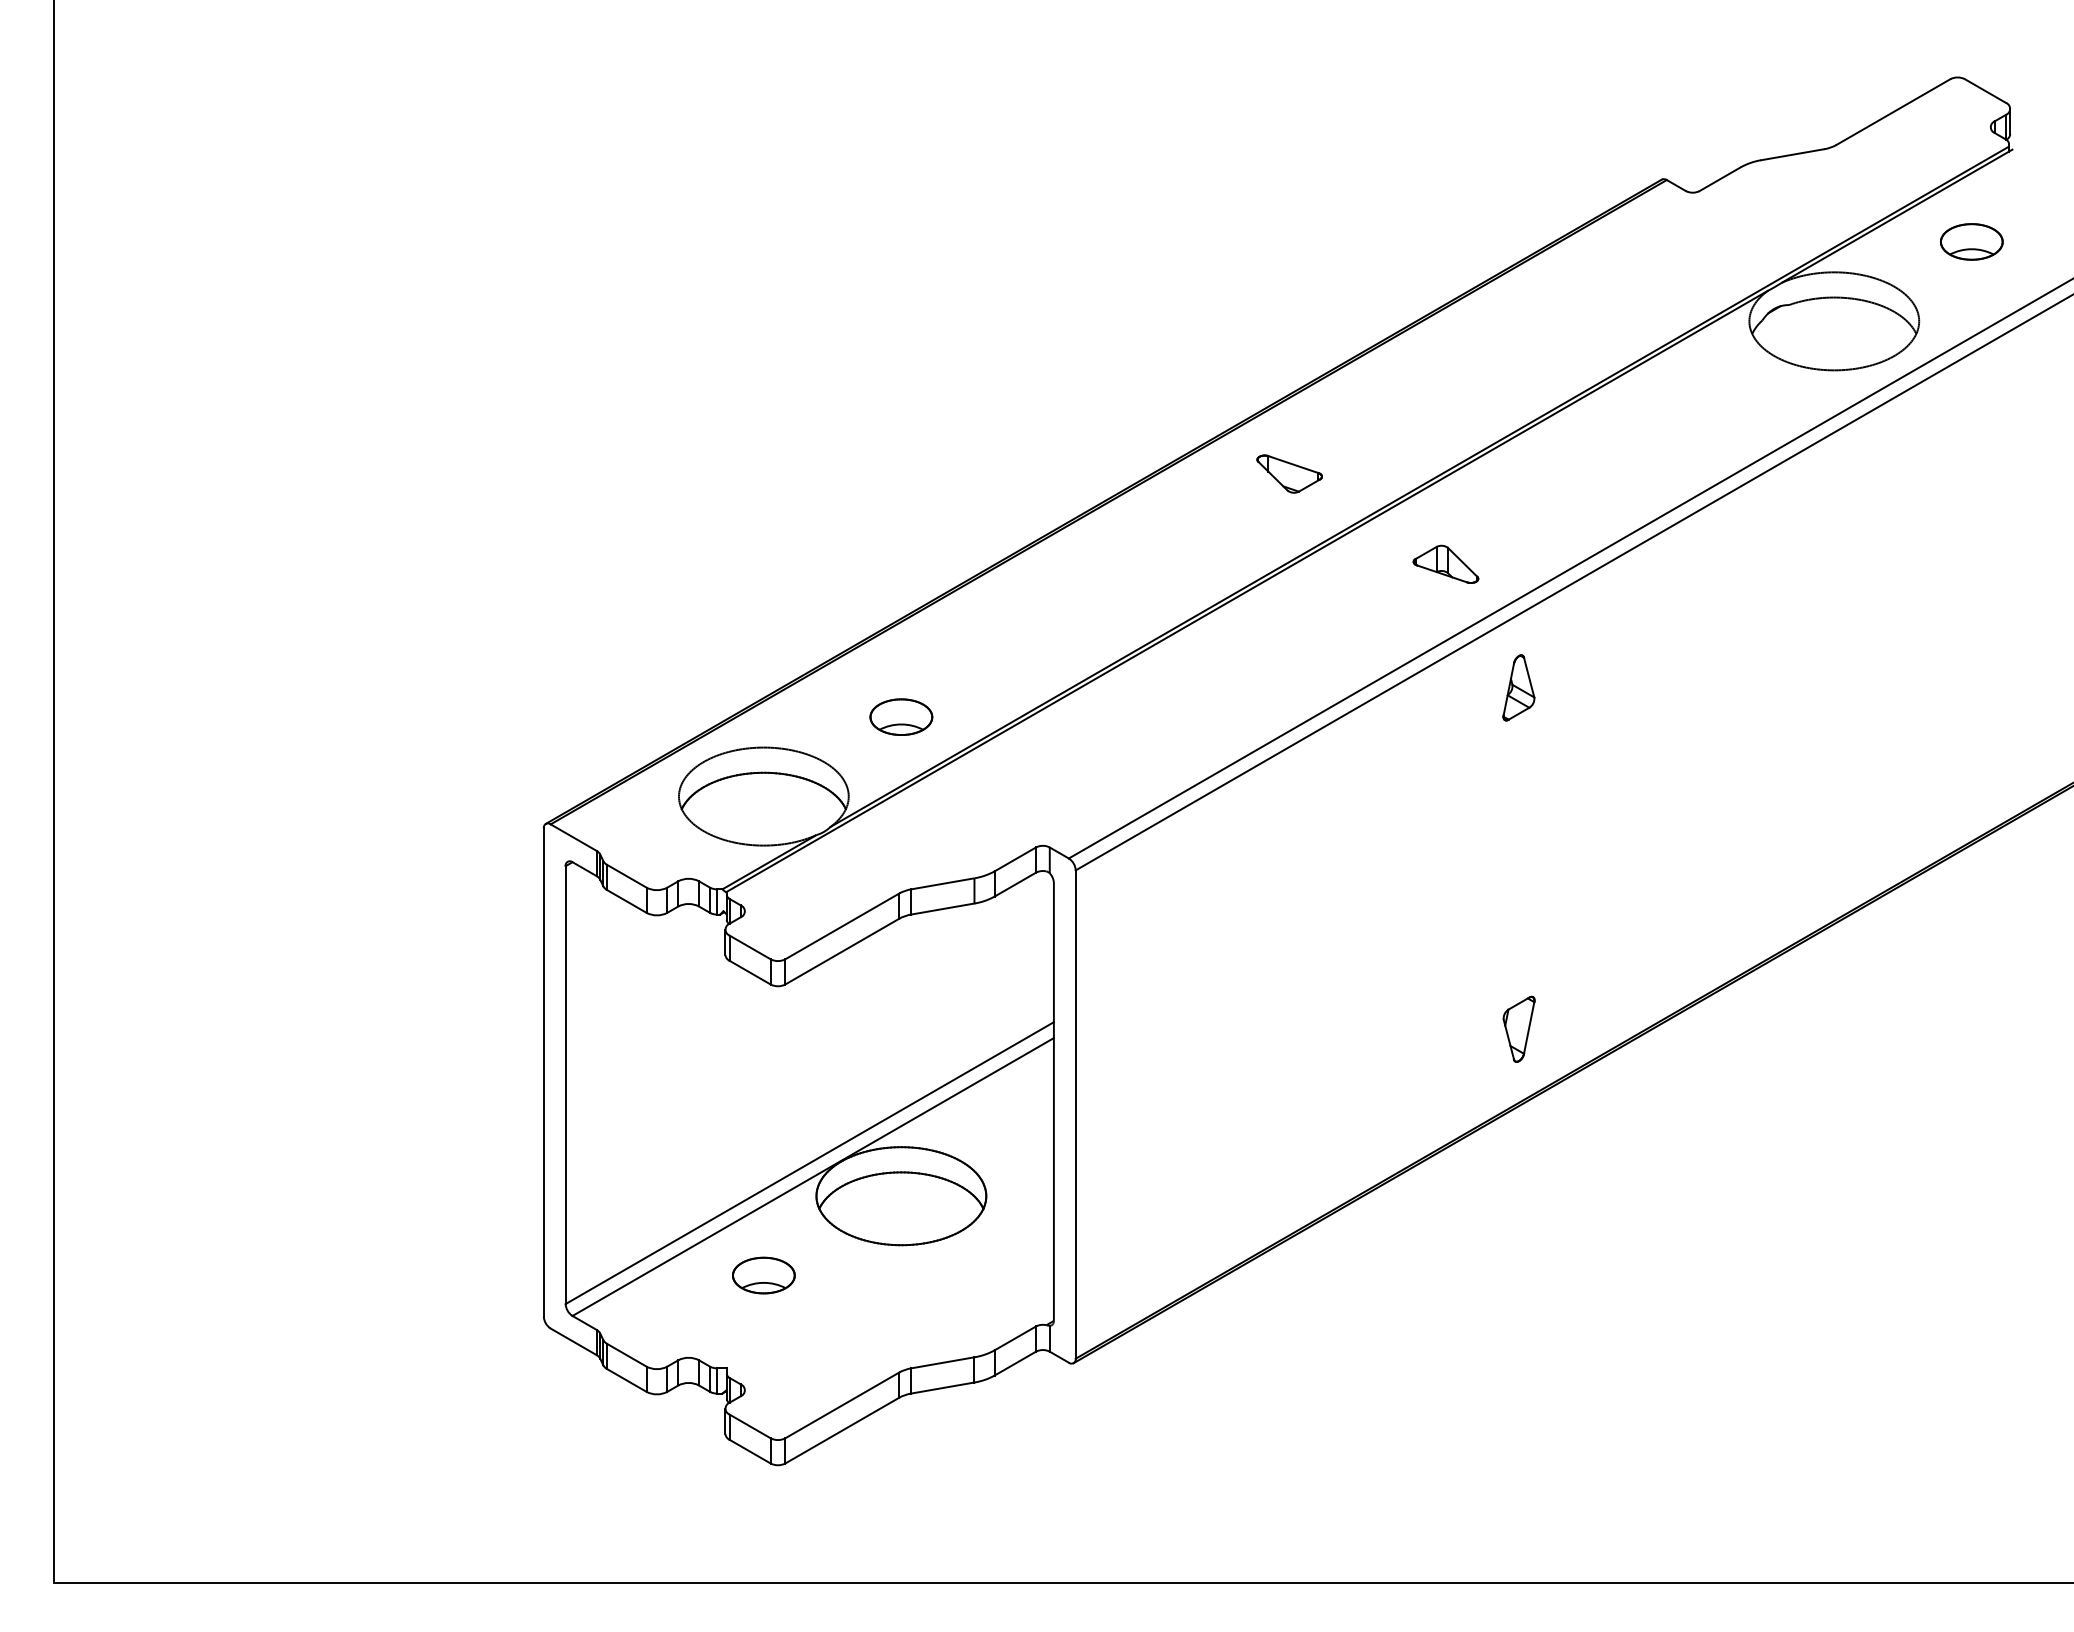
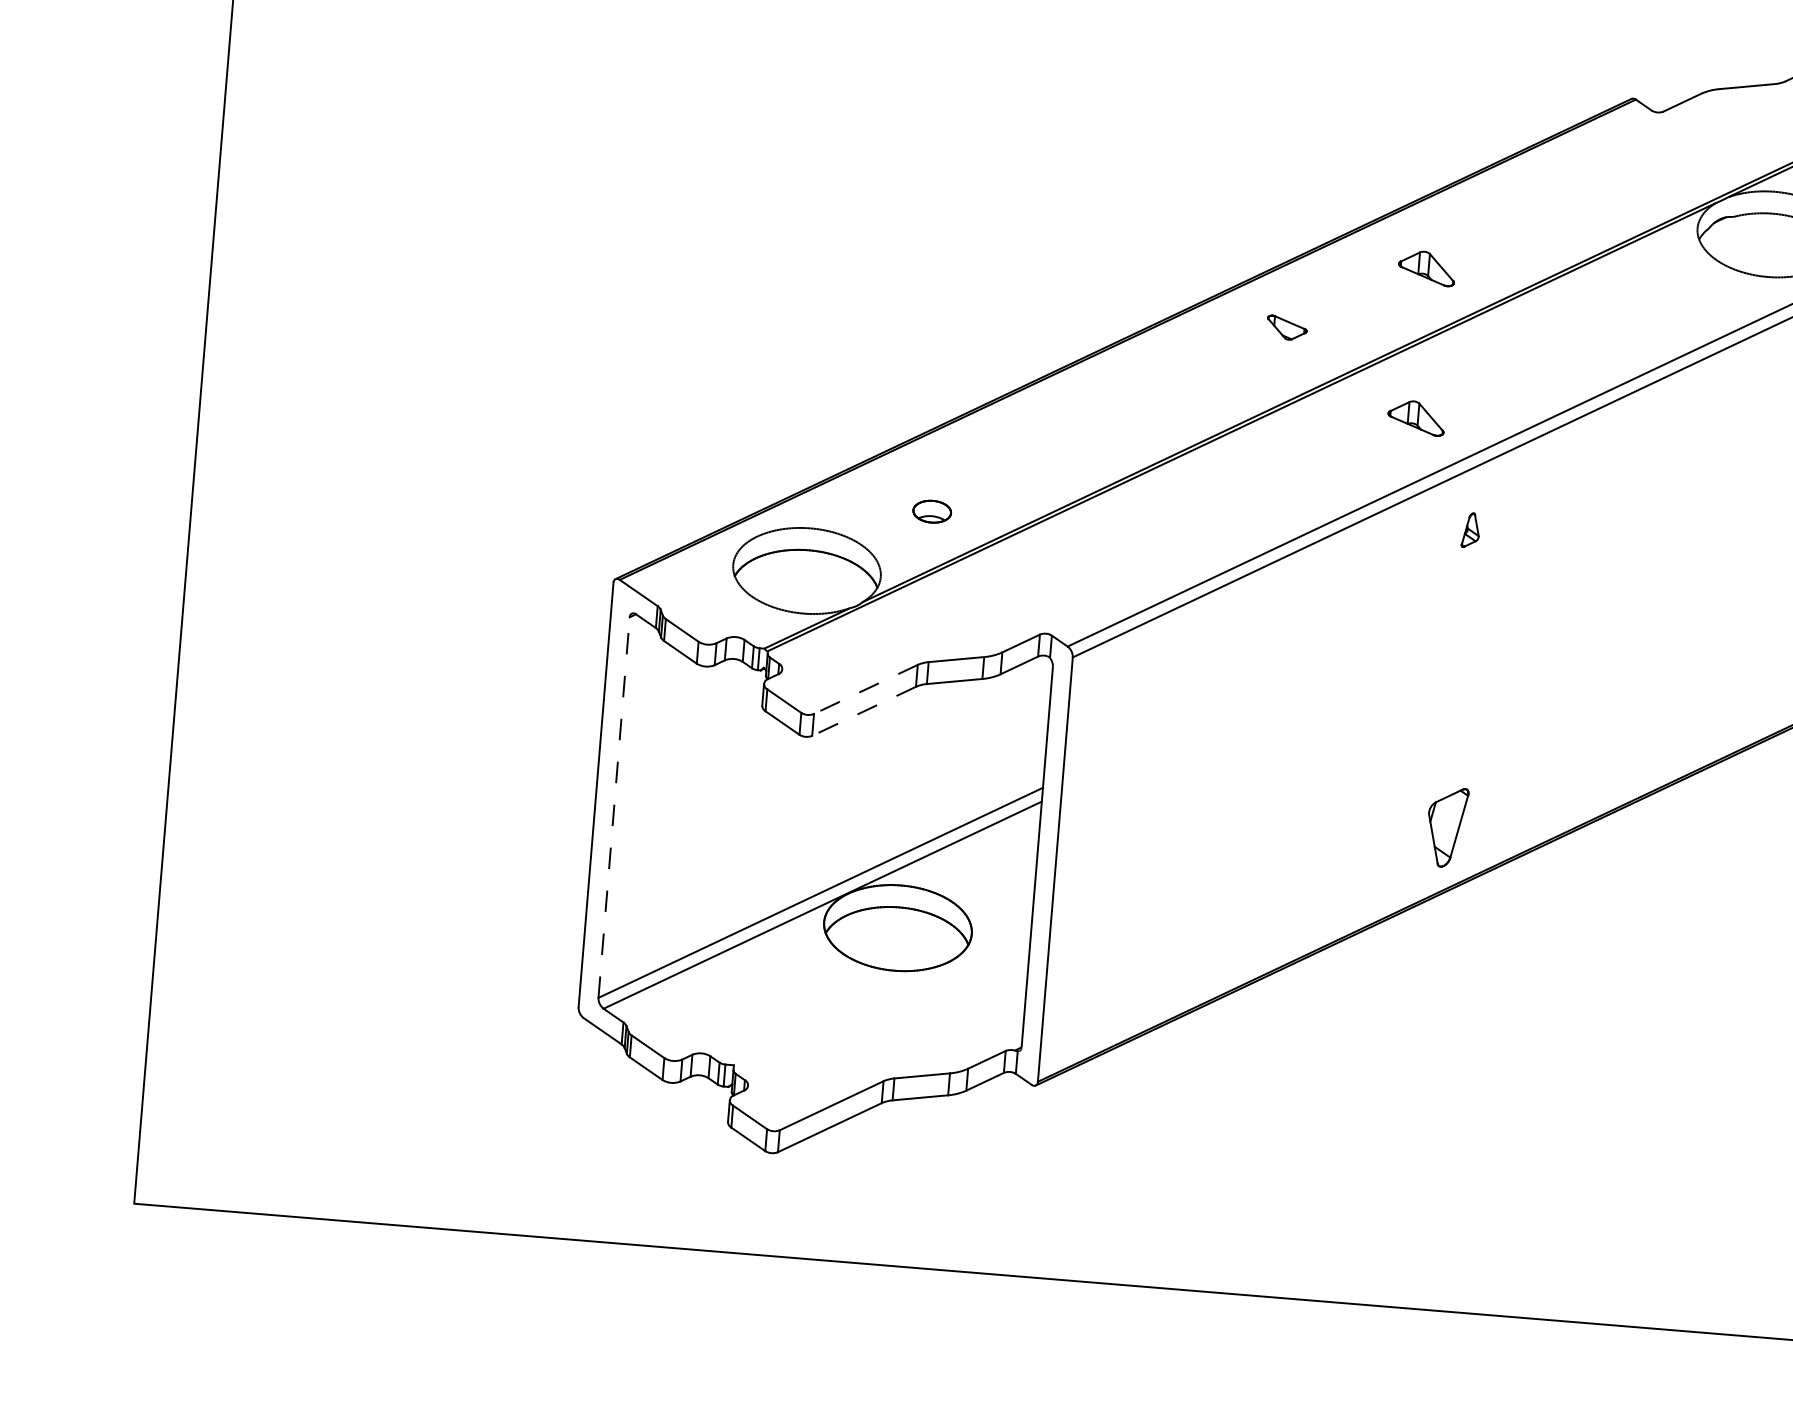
part: (1443, 391) -> (1426, 267), added
part: (1289, 473) -> (1286, 327), size x0.7
part: (1518, 687) -> (1470, 530), size x0.6
part: (901, 716) -> (932, 511), size x0.7
line: (842, 926) -> (866, 689), solid -> dashed
line: (842, 951) -> (864, 711), solid -> dashed
part: (1518, 1028) -> (1446, 826), size x1.4
line: (565, 1085) -> (613, 807), solid -> dashed
part: (763, 1275) -> (772, 987), removed

